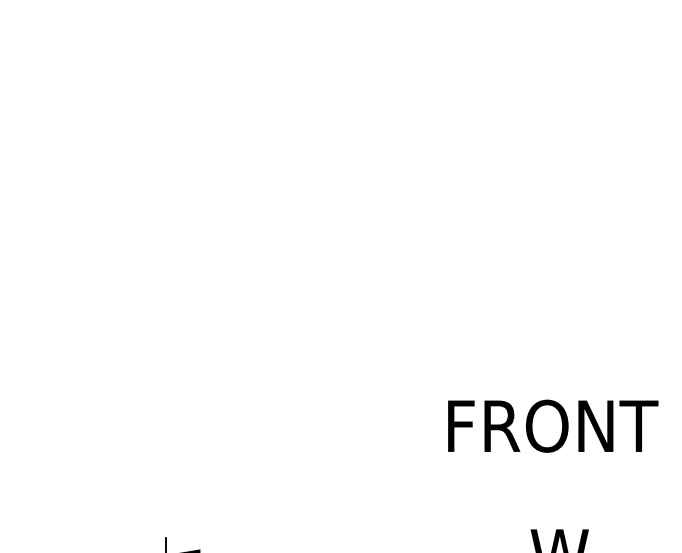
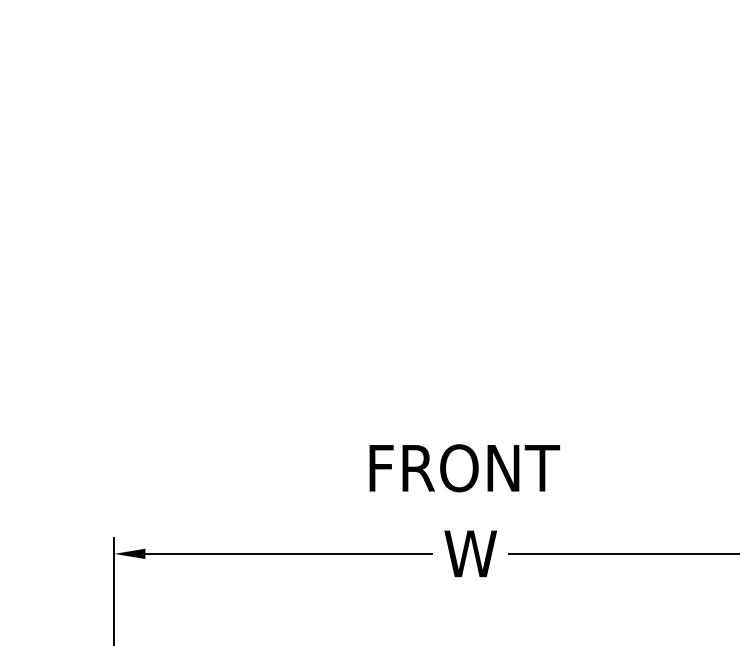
text: (552, 426) -> (464, 468), moved

